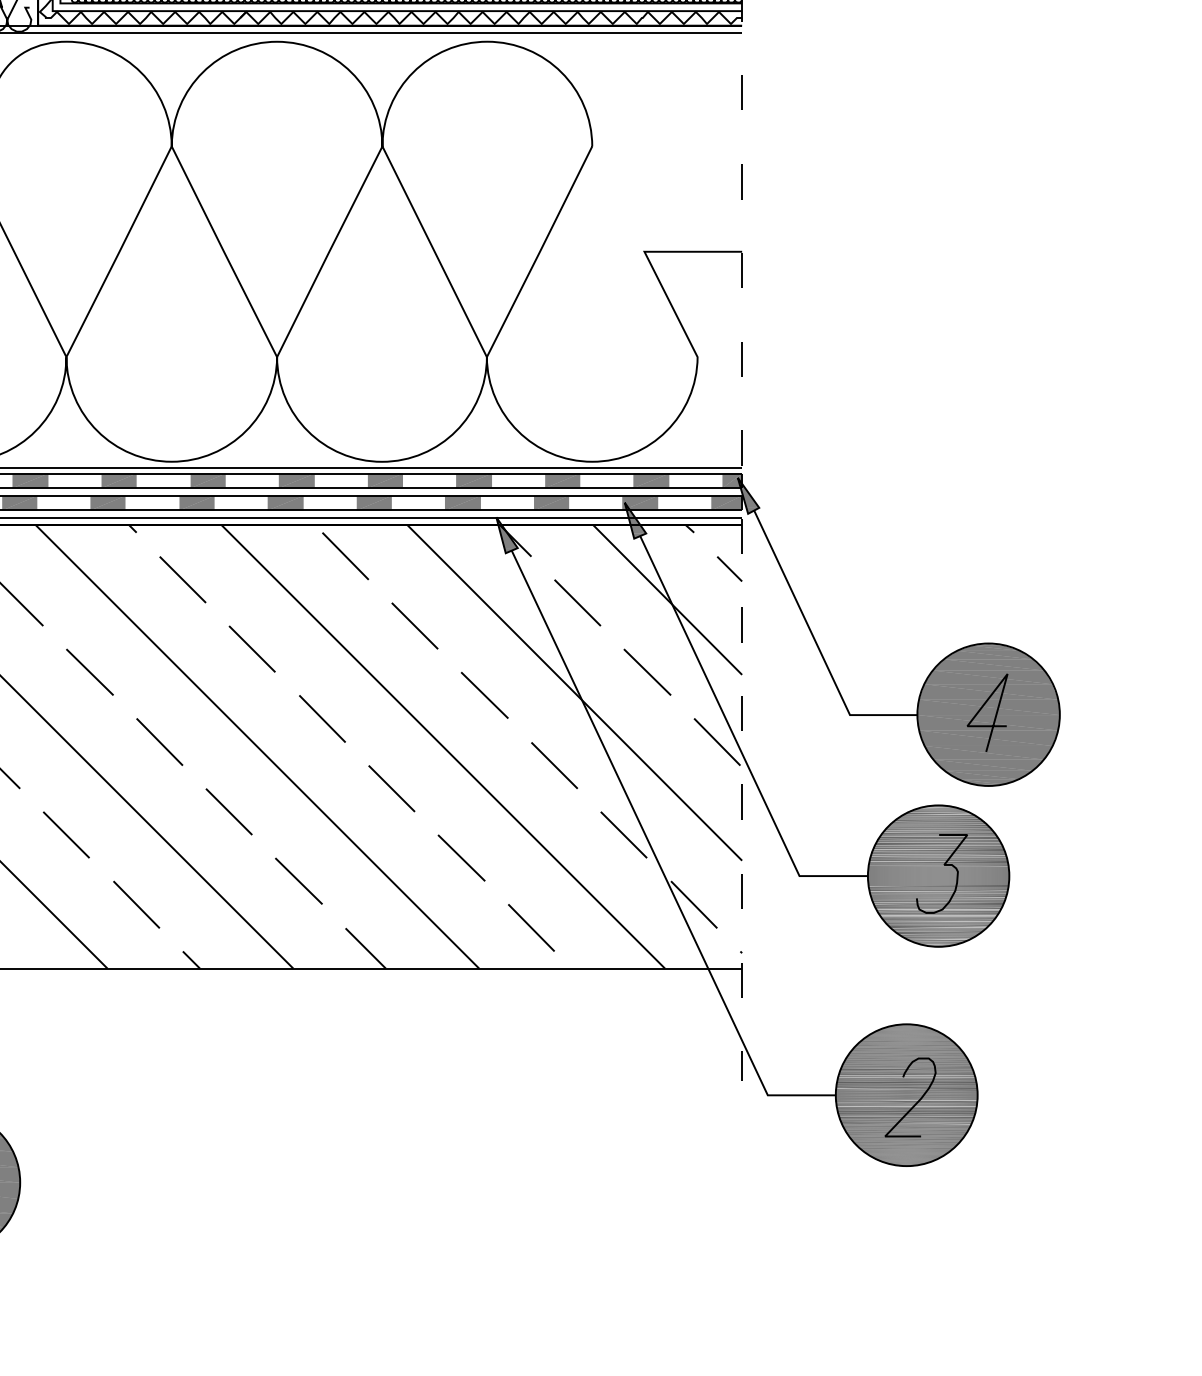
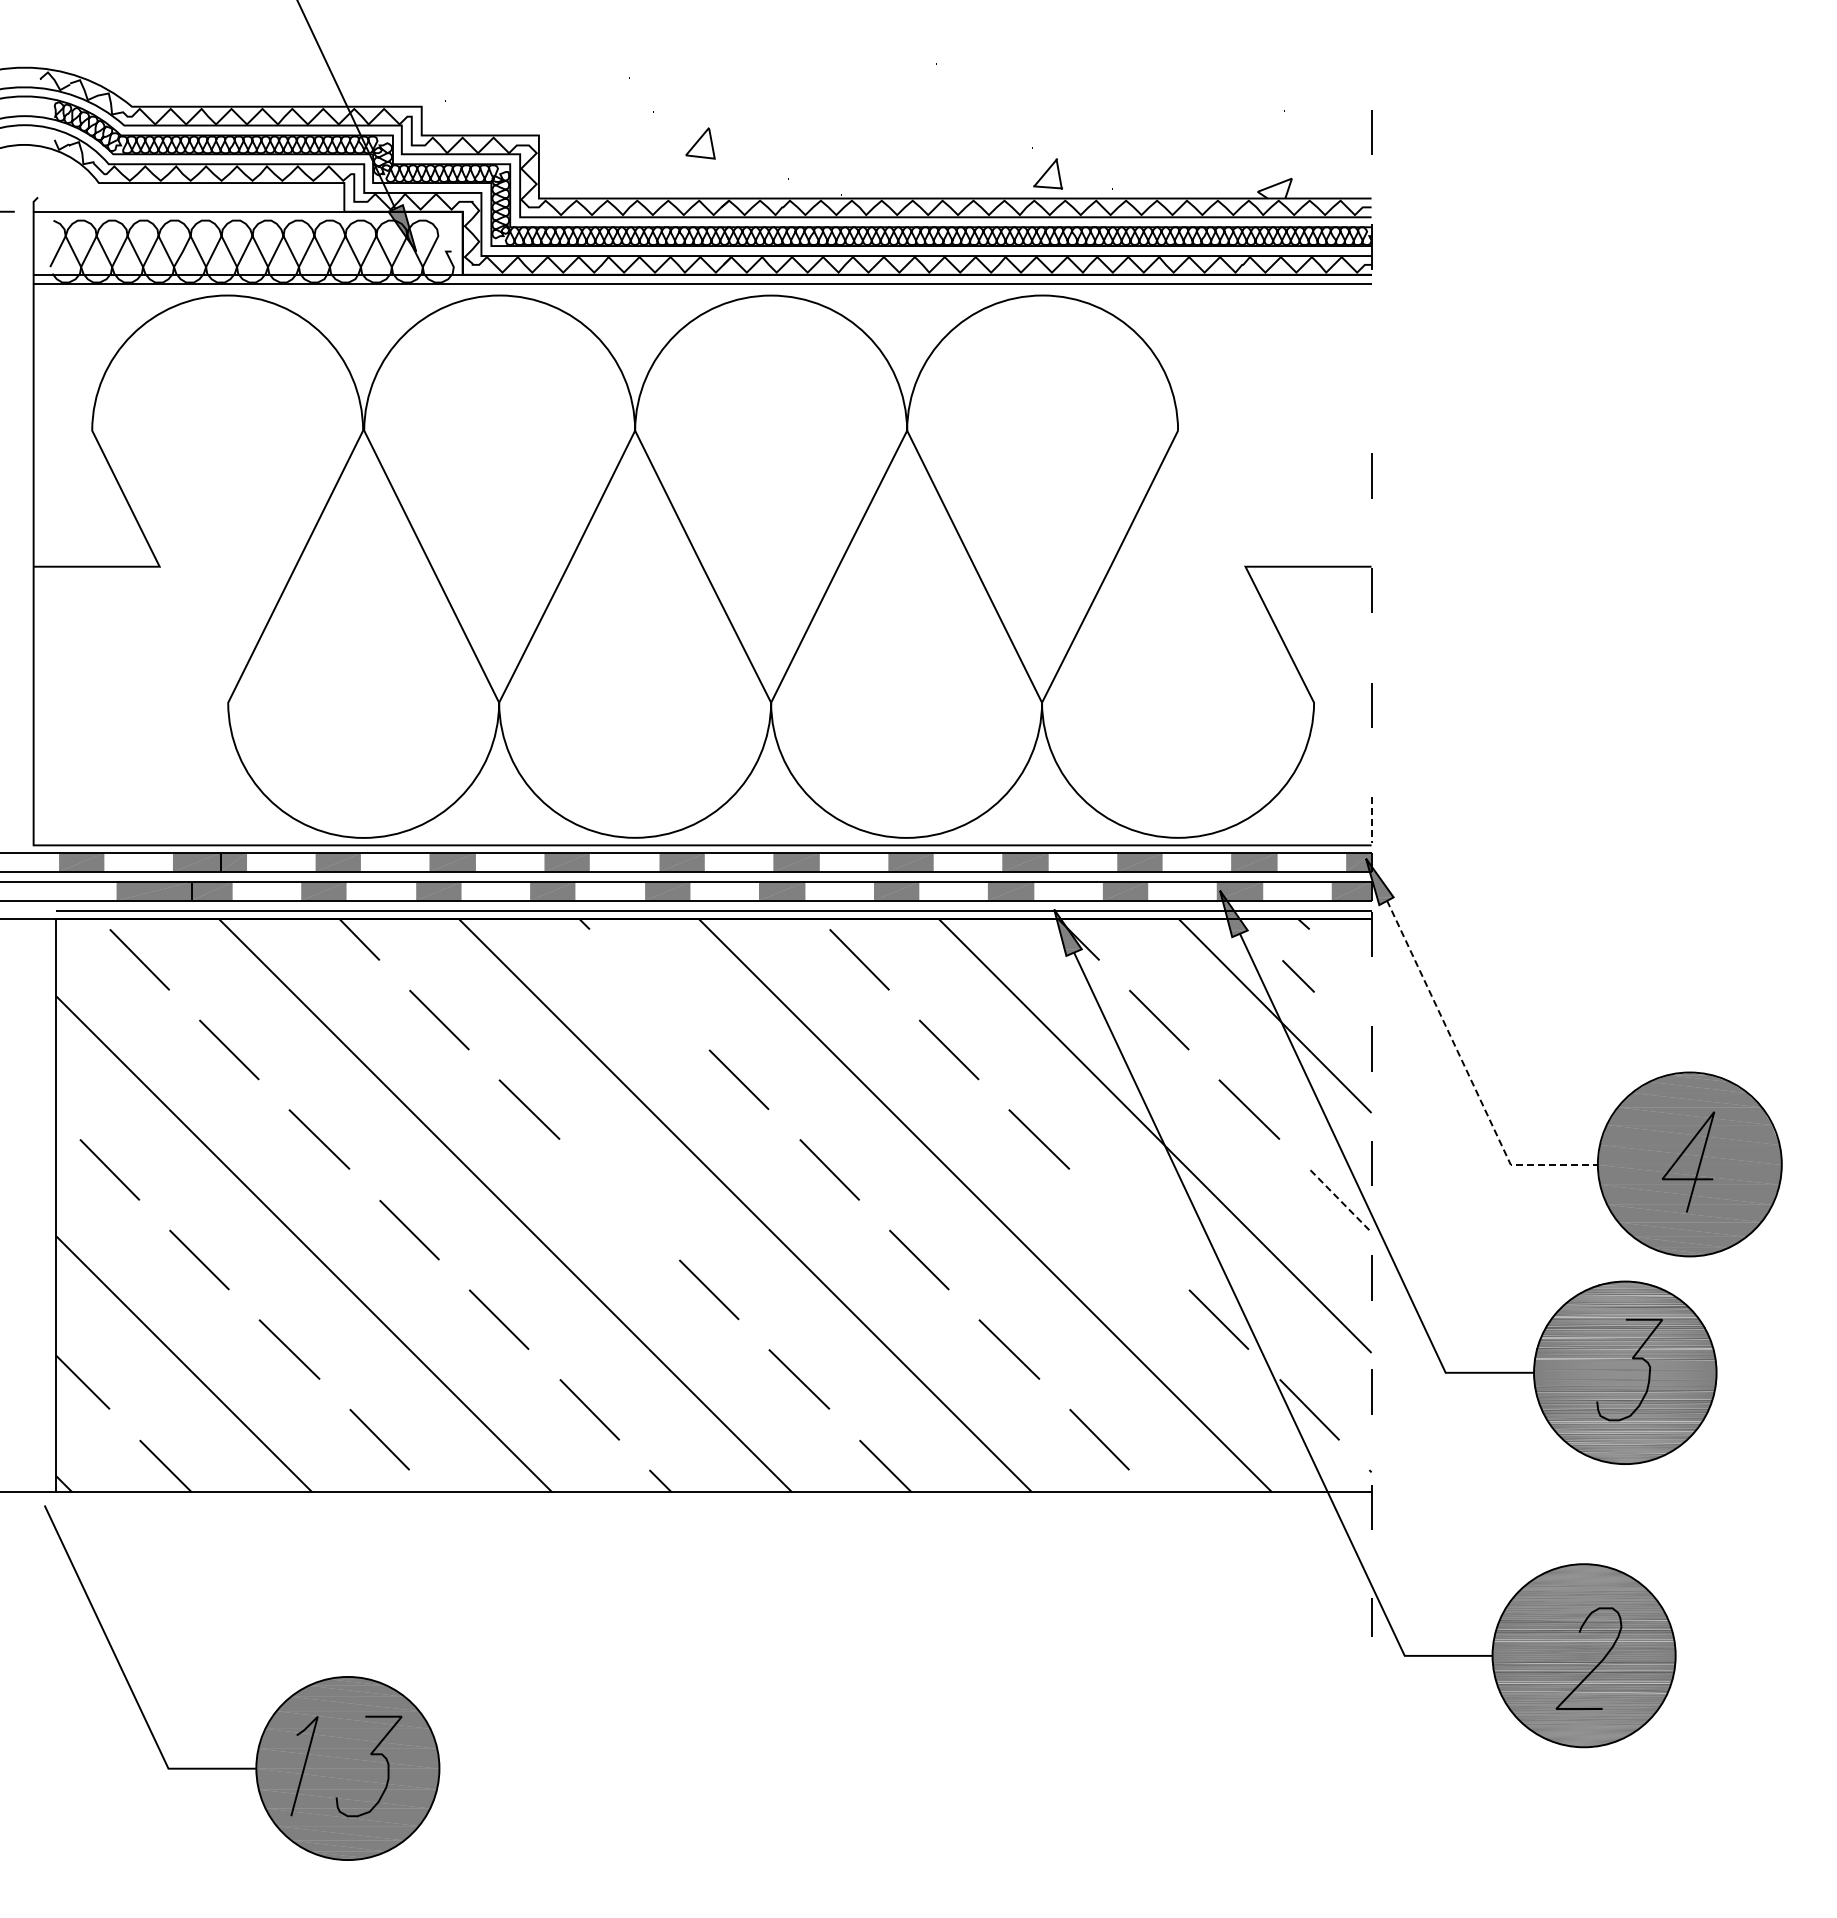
line: (742, 92) -> (1371, 361), removed
line: (742, 448) -> (1371, 820), solid -> dashed
line: (729, 569) -> (1298, 976), moved
line: (182, 579) -> (649, 990), removed
line: (817, 644) -> (1468, 1073), solid -> dashed
line: (159, 741) -> (619, 1199), removed
line: (717, 741) -> (1339, 1199), solid -> dashed
line: (554, 765) -> (1129, 1229), removed

